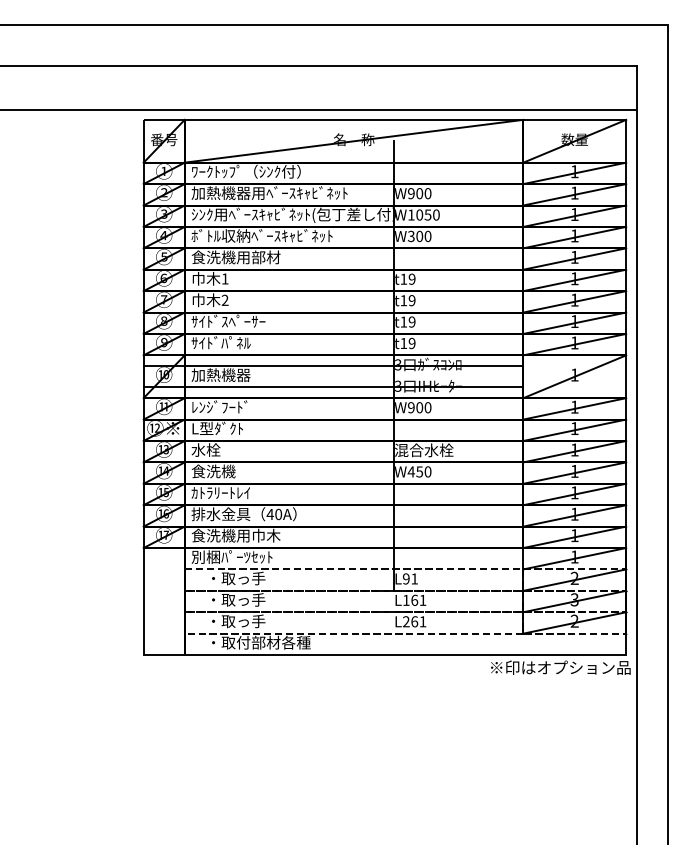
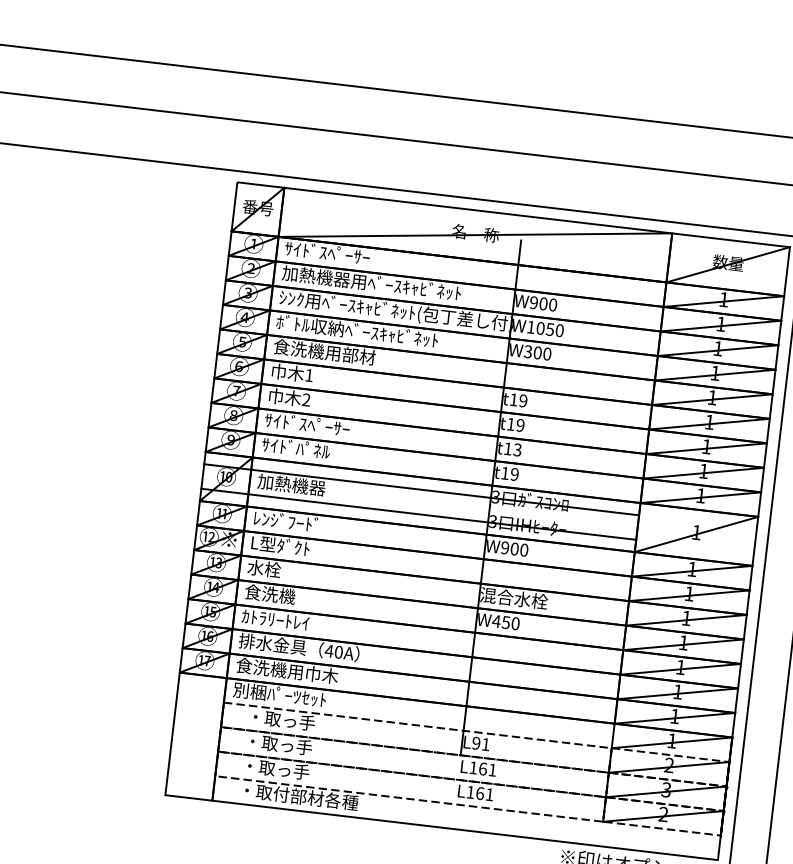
text: (245, 171) -> (347, 255), ﾜｰｸﾄｯﾌﾟ（ｼﾝｸ付） -> ｻｲﾄﾞｽﾍﾟｰｻｰ
text: (411, 321) -> (516, 449), t19 -> t13
text: (406, 621) -> (470, 792), L261 -> L161

